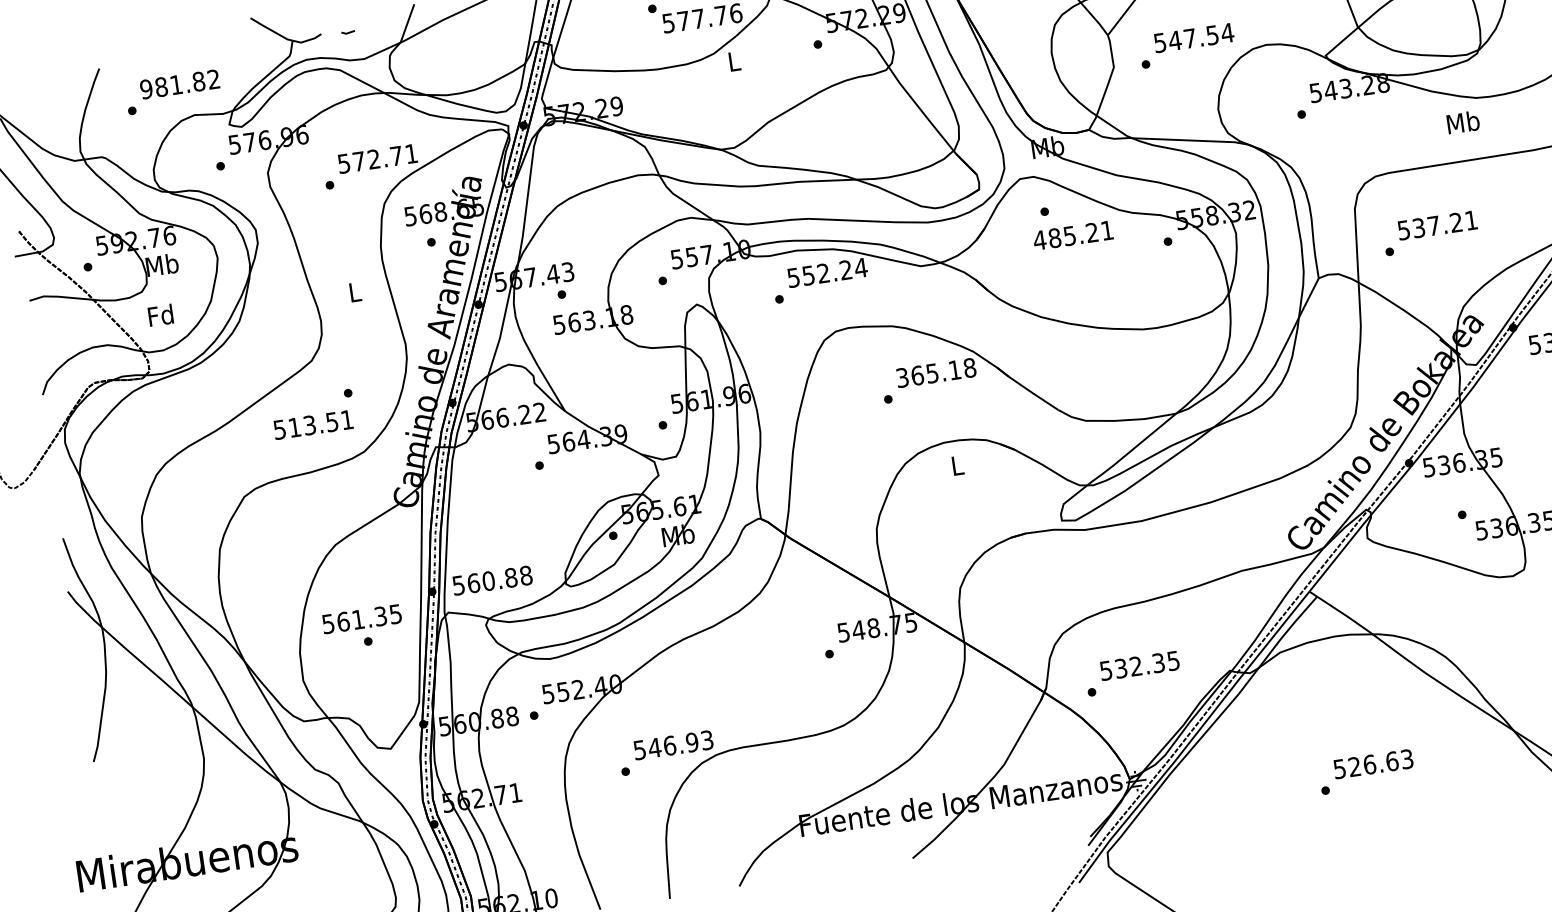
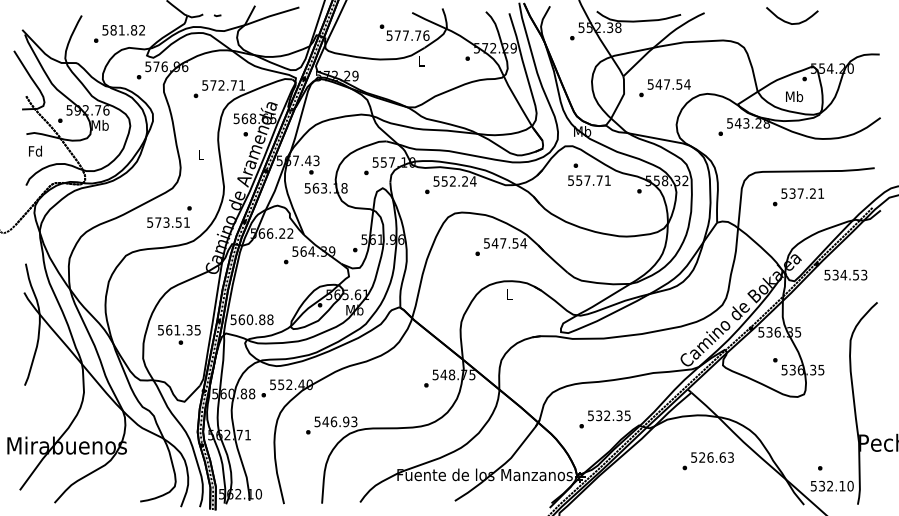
text: (146, 89) -> (105, 30), 981.82 -> 581.82
text: (1463, 122) -> (794, 96), moved
text: (1430, 233) -> (798, 197), moved
text: (1064, 236) -> (584, 180), 485.21 -> 557.71
text: (160, 314) -> (35, 150), moved
text: (936, 373) -> (505, 243), 365.18 -> 547.54
text: (295, 427) -> (158, 222), 513.51 -> 573.51
text: (1131, 673) -> (604, 419), moved
text: (1365, 772) -> (707, 461), moved

